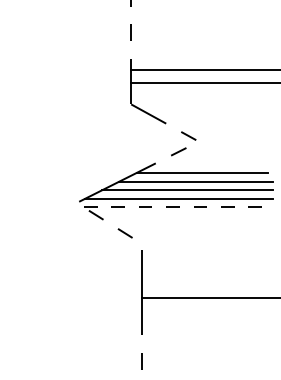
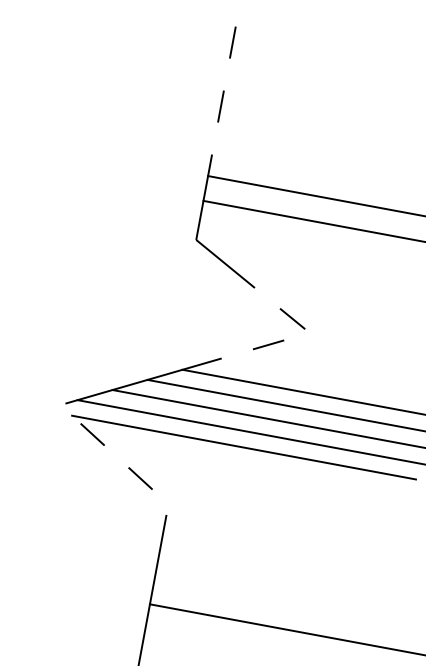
line: (176, 207) -> (245, 447), dashed -> solid

